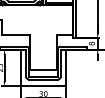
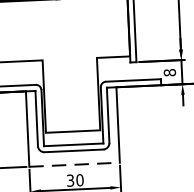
line: (43, 86) -> (74, 165), solid -> dashed

